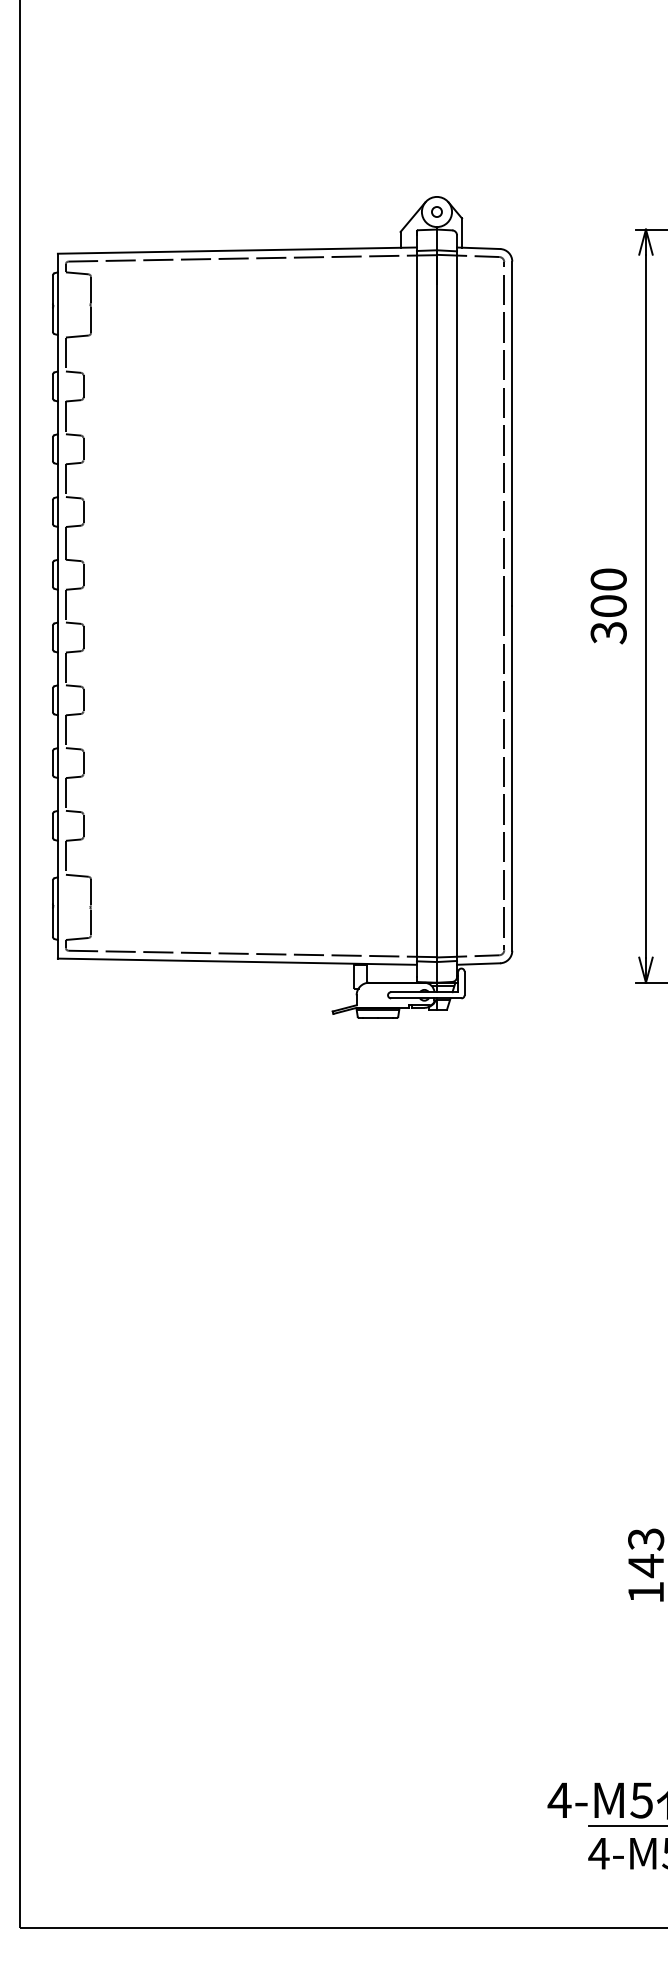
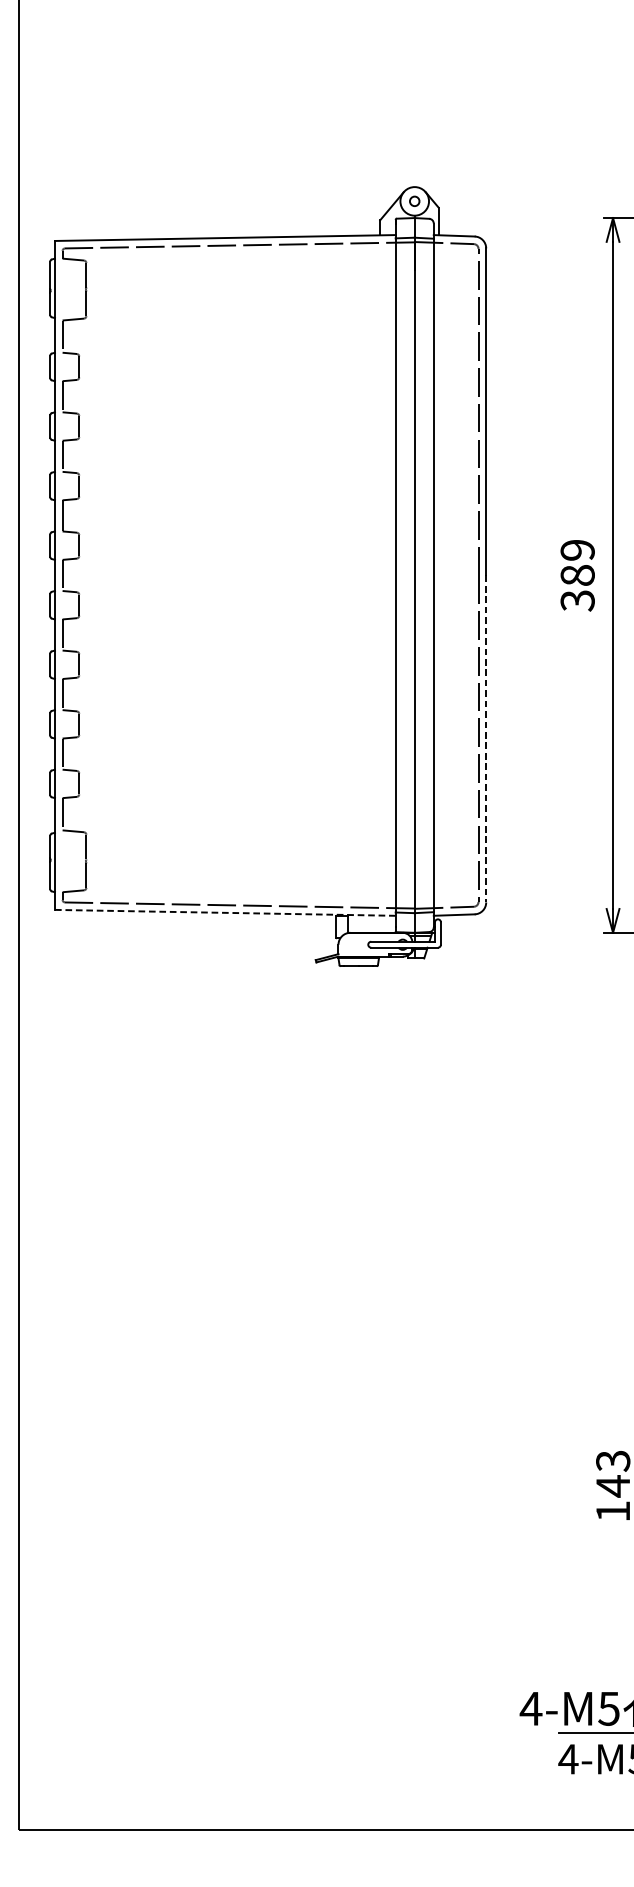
text: (608, 592) -> (577, 562), 300 -> 389
line: (512, 778) -> (486, 738), solid -> dashed
line: (237, 961) -> (225, 912), solid -> dashed

